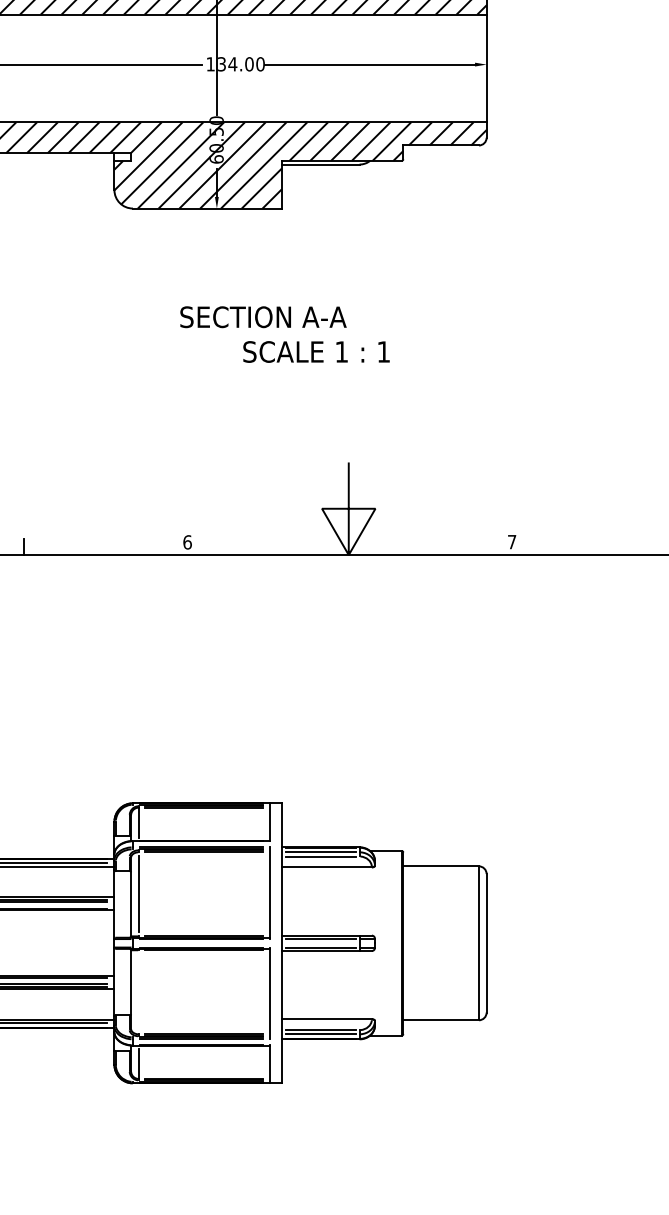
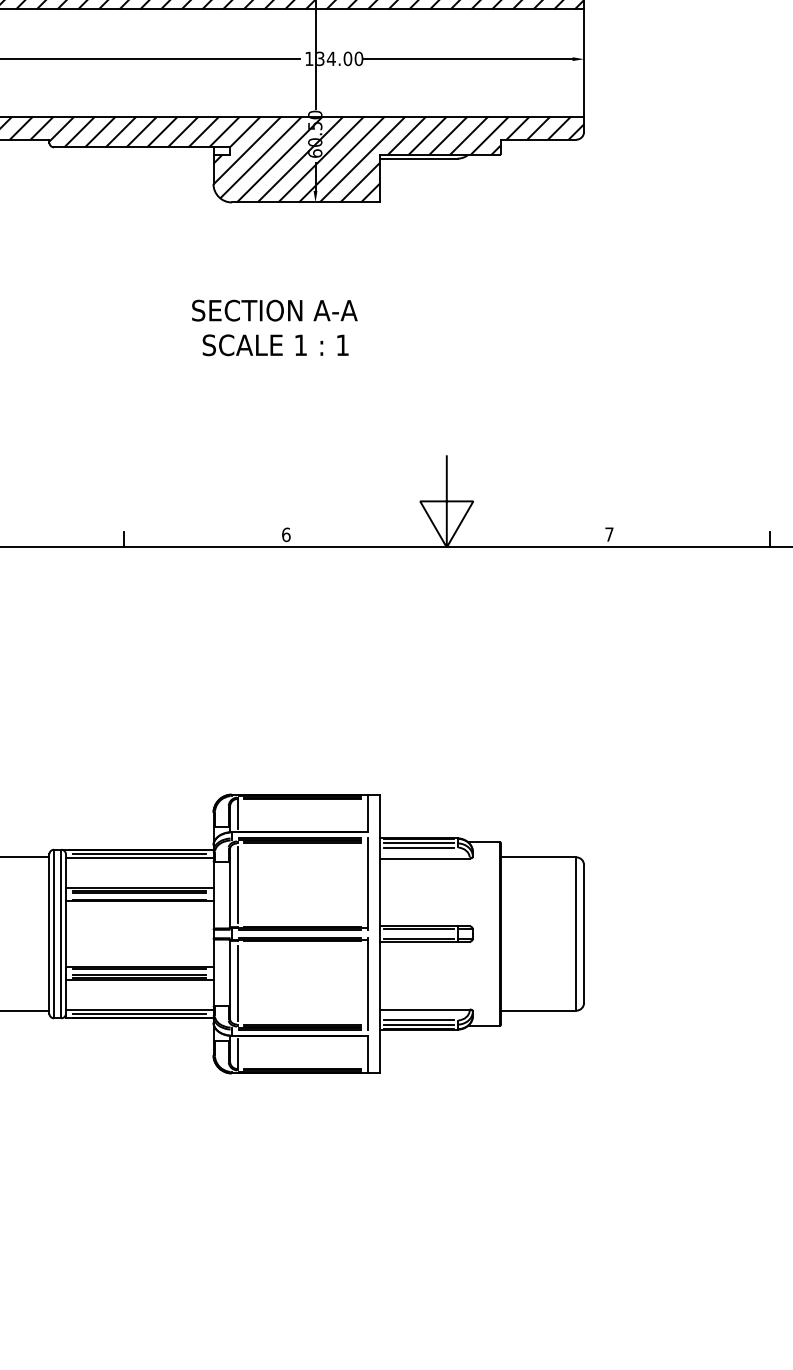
text: (263, 317) -> (274, 310), moved
text: (316, 352) -> (275, 345), moved
line: (138, 993) -> (237, 983), added

